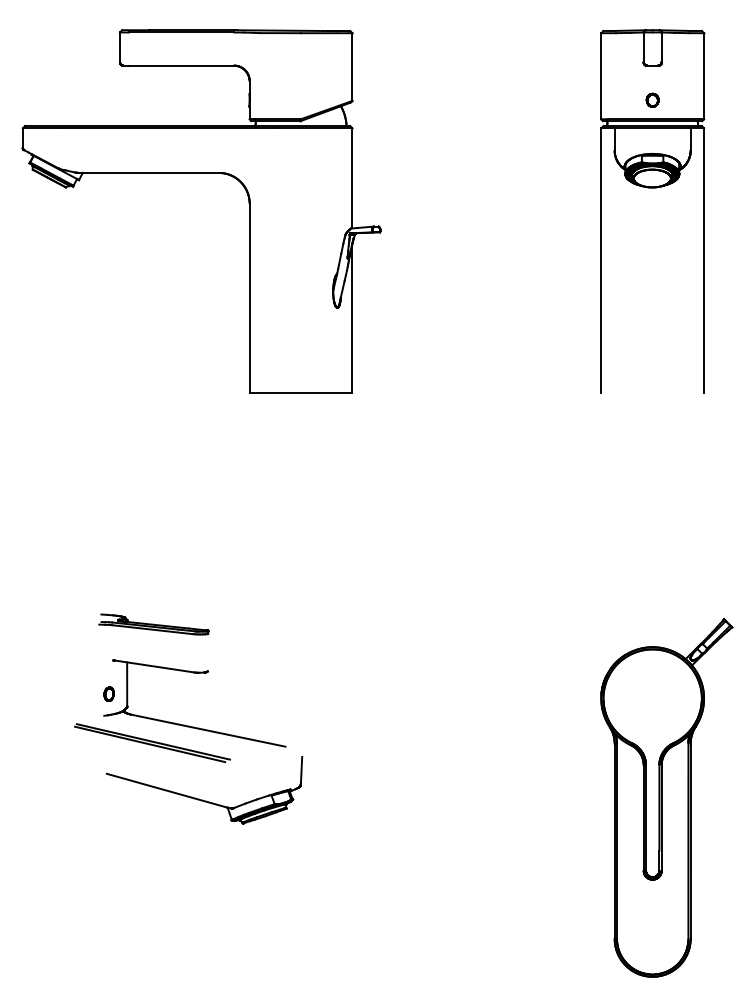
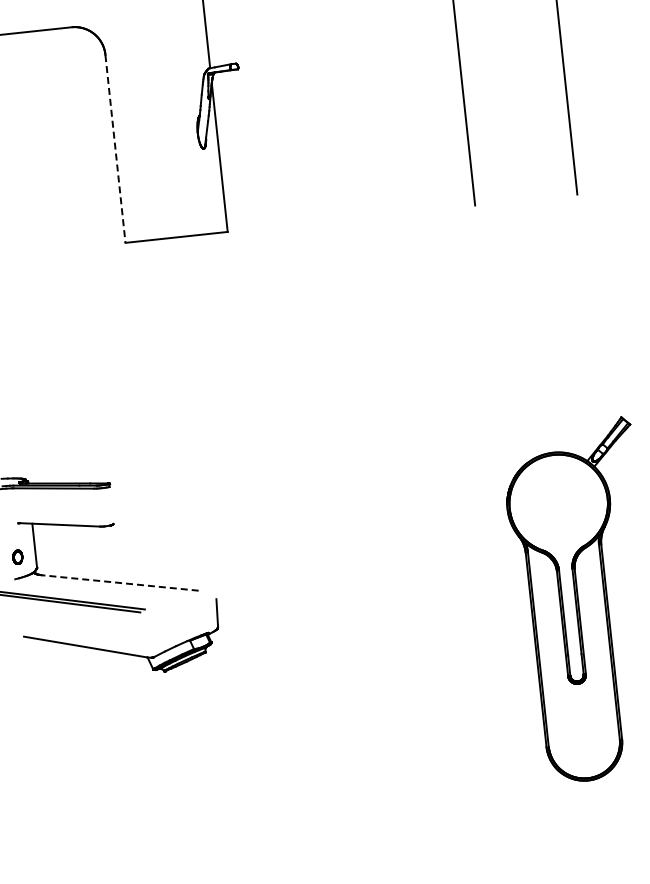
line: (249, 299) -> (115, 149), solid -> dashed
line: (208, 730) -> (120, 582), solid -> dashed

